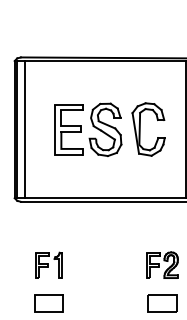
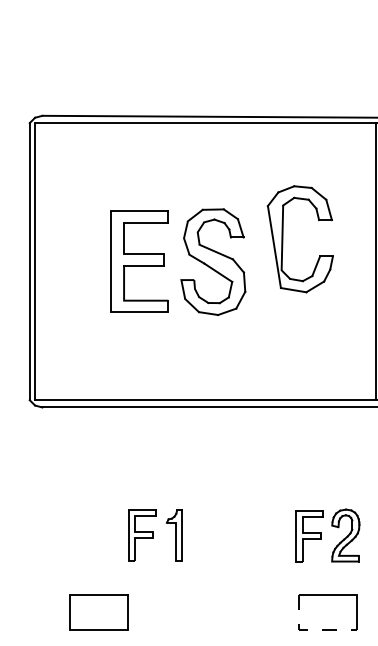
line: (24, 129) -> (49, 261), removed
part: (140, 129) -> (283, 239), moved
part: (48, 264) -> (154, 534), moved
line: (152, 311) -> (308, 629), solid -> dashed

